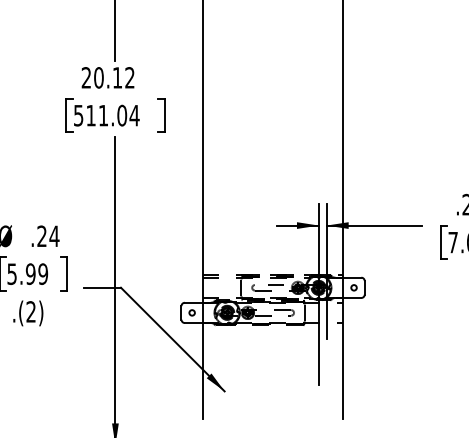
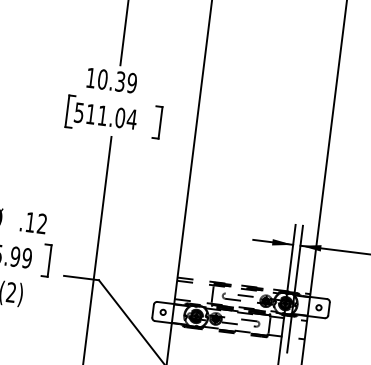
text: (107, 77) -> (110, 80), 20.12 -> 10.39
text: (48, 235) -> (36, 222), .24 -> .12

